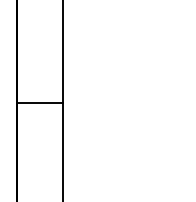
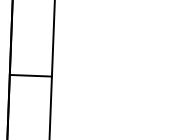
line: (39, 103) -> (30, 76), moved

